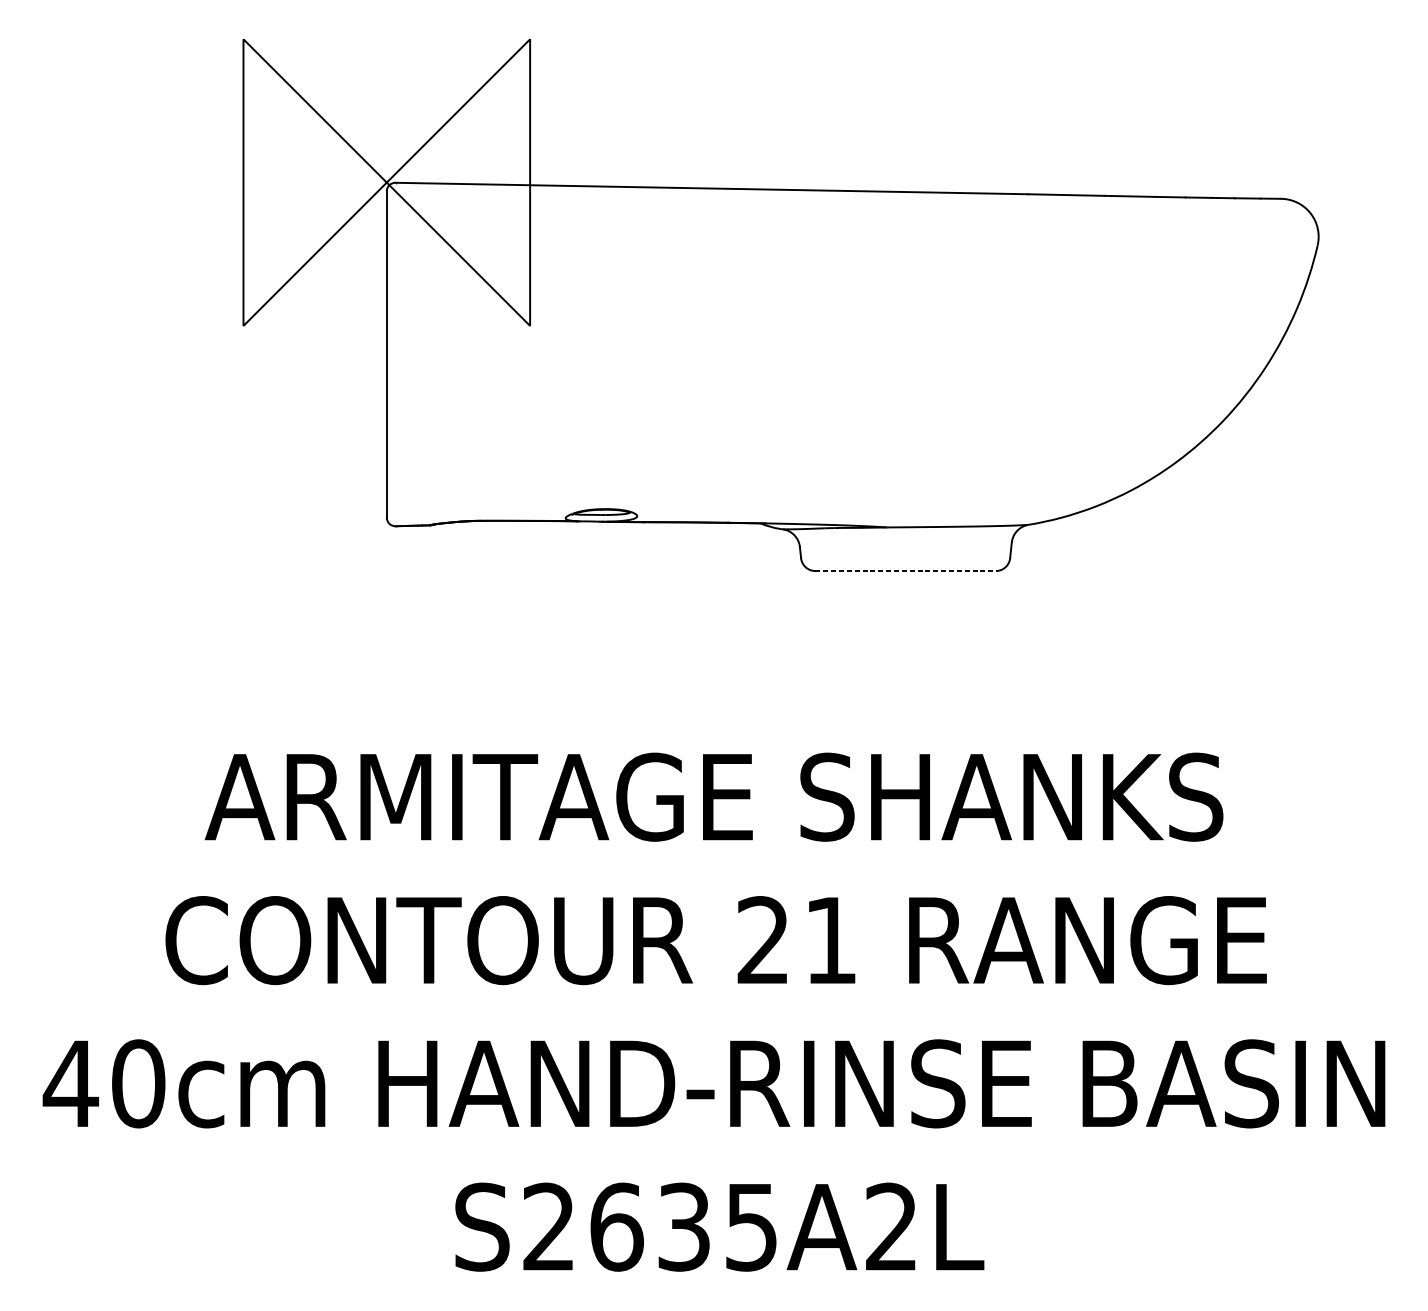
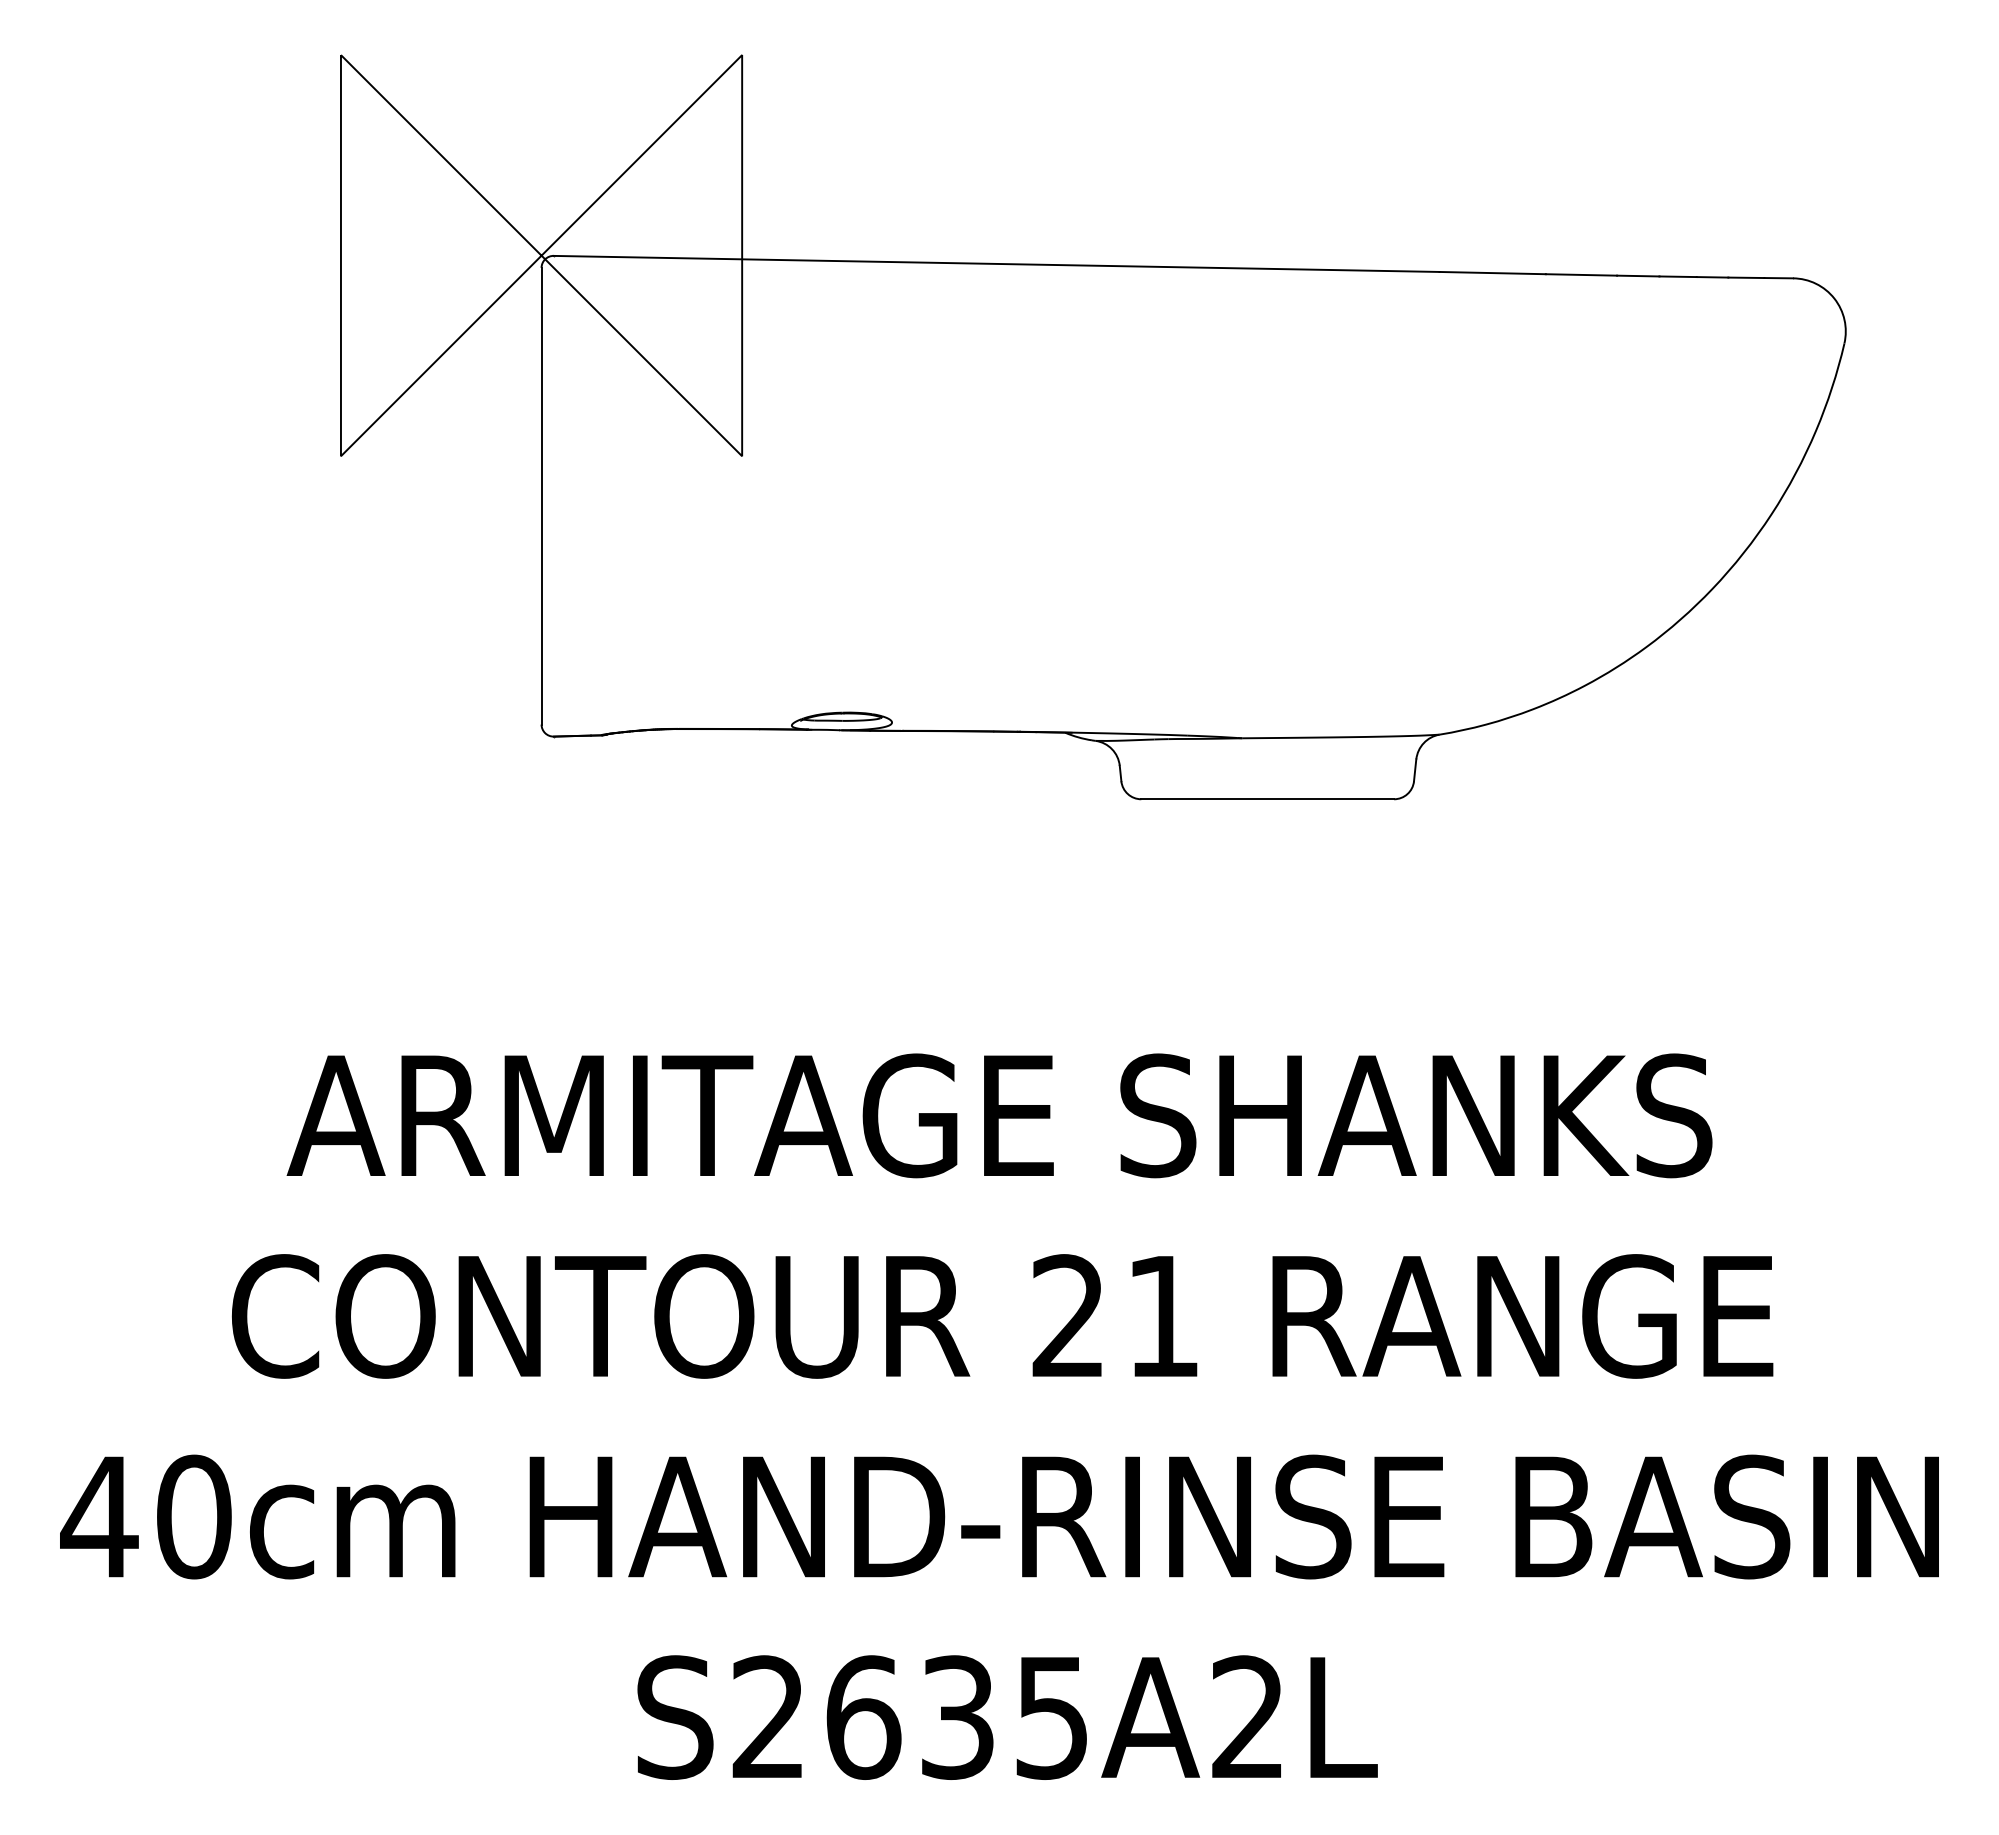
line: (906, 571) -> (1268, 799), dashed -> solid

